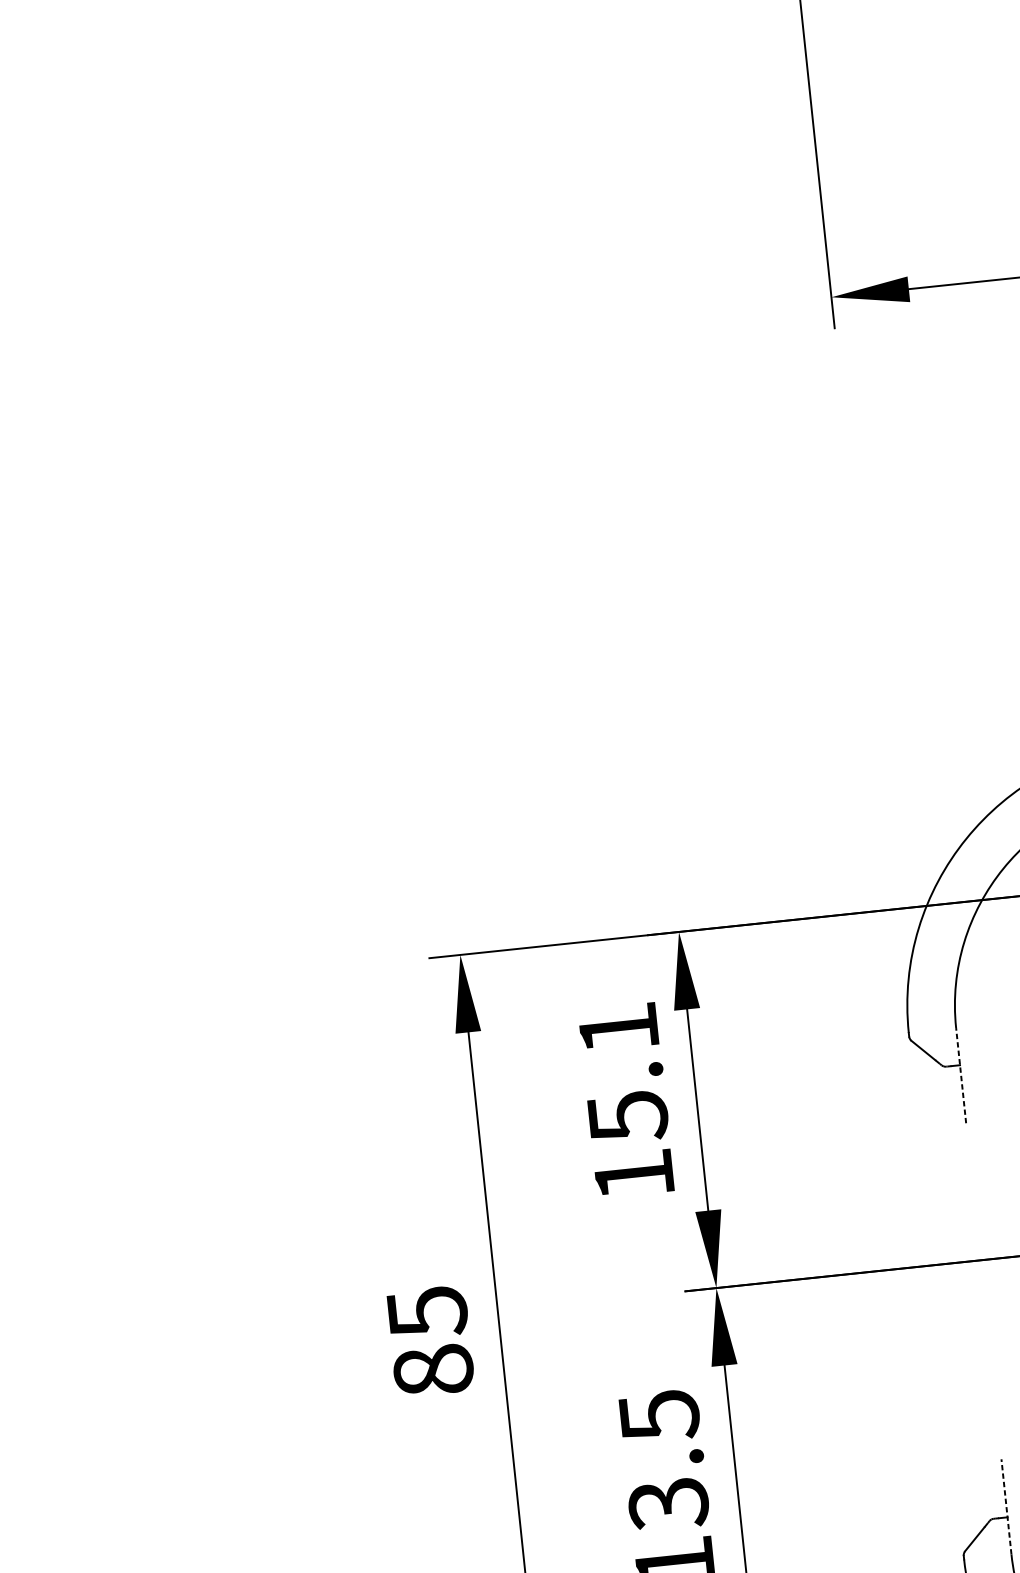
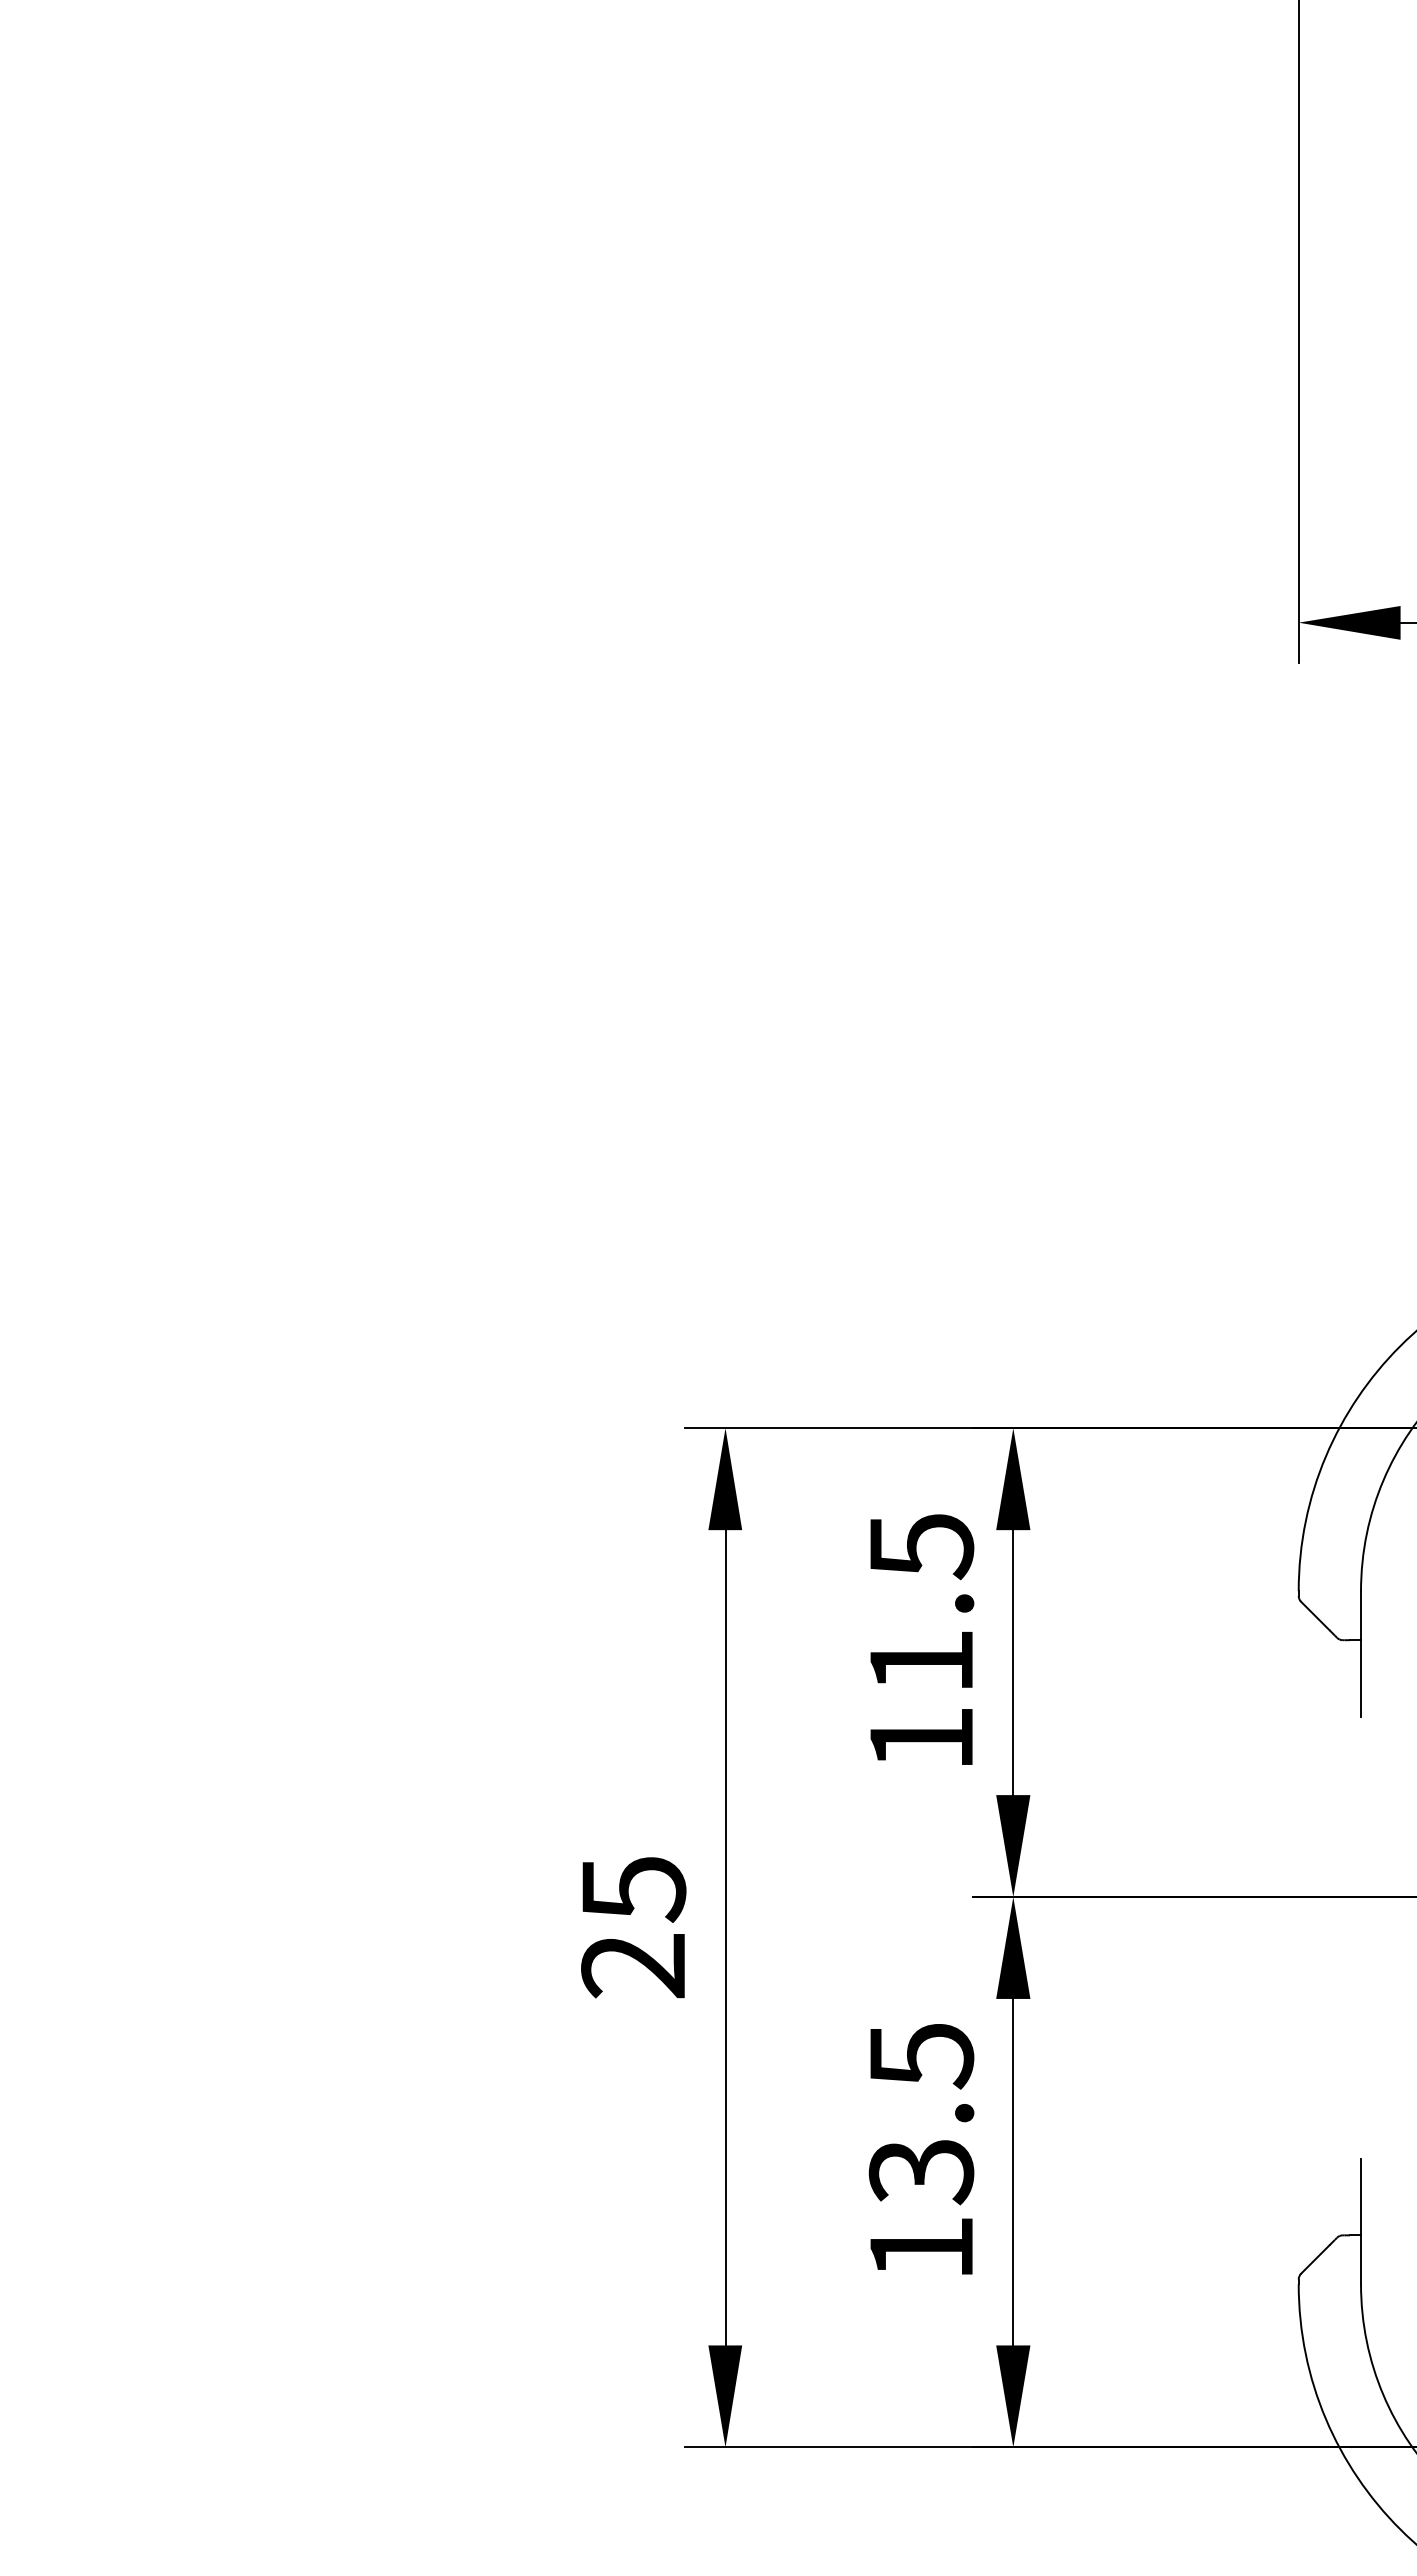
text: (624, 1073) -> (922, 1604), 15.1 -> 11.5
line: (961, 1075) -> (1361, 1653), dashed -> solid
text: (433, 1370) -> (633, 1965), 85 -> 25
line: (1006, 1506) -> (1361, 2221), dashed -> solid

